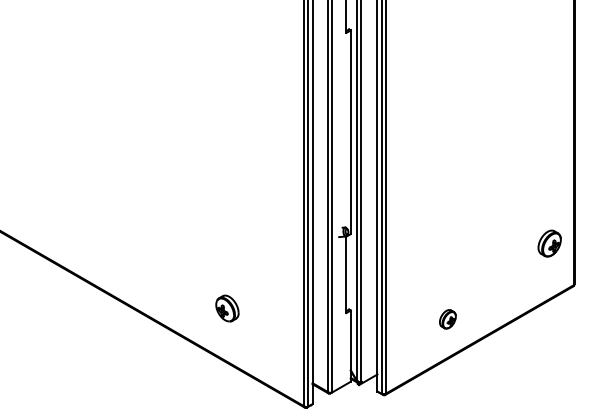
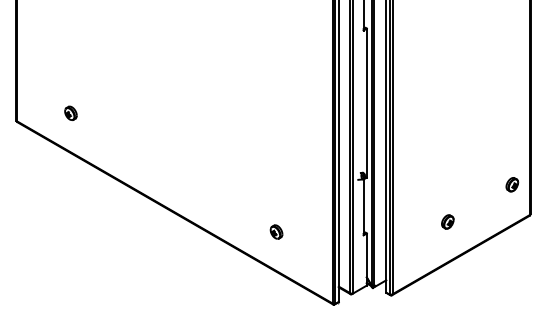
part: (550, 243) -> (512, 184), size x0.71
part: (227, 307) -> (276, 231), size x0.71
part: (447, 318) -> (447, 221), moved

